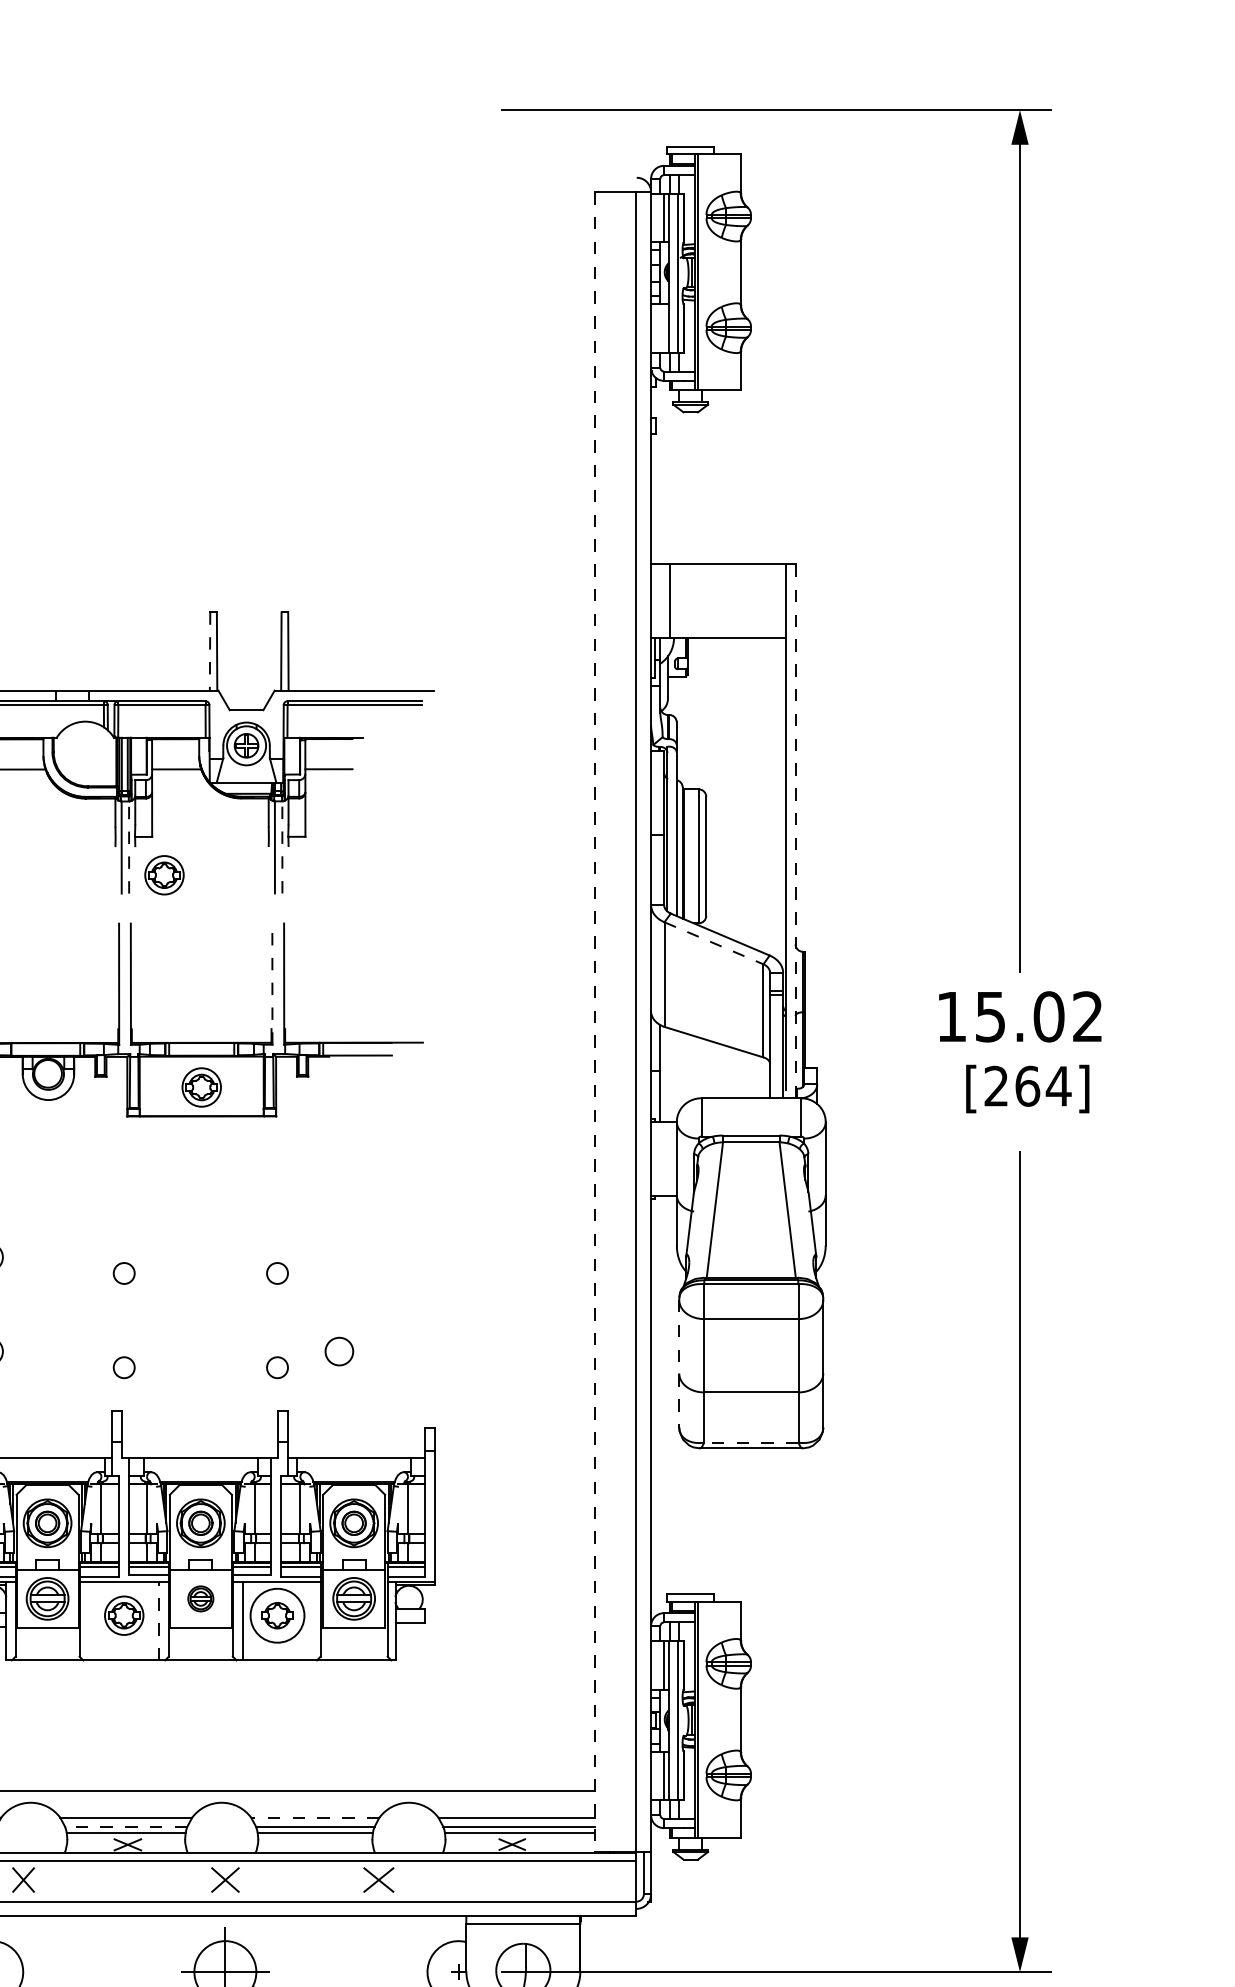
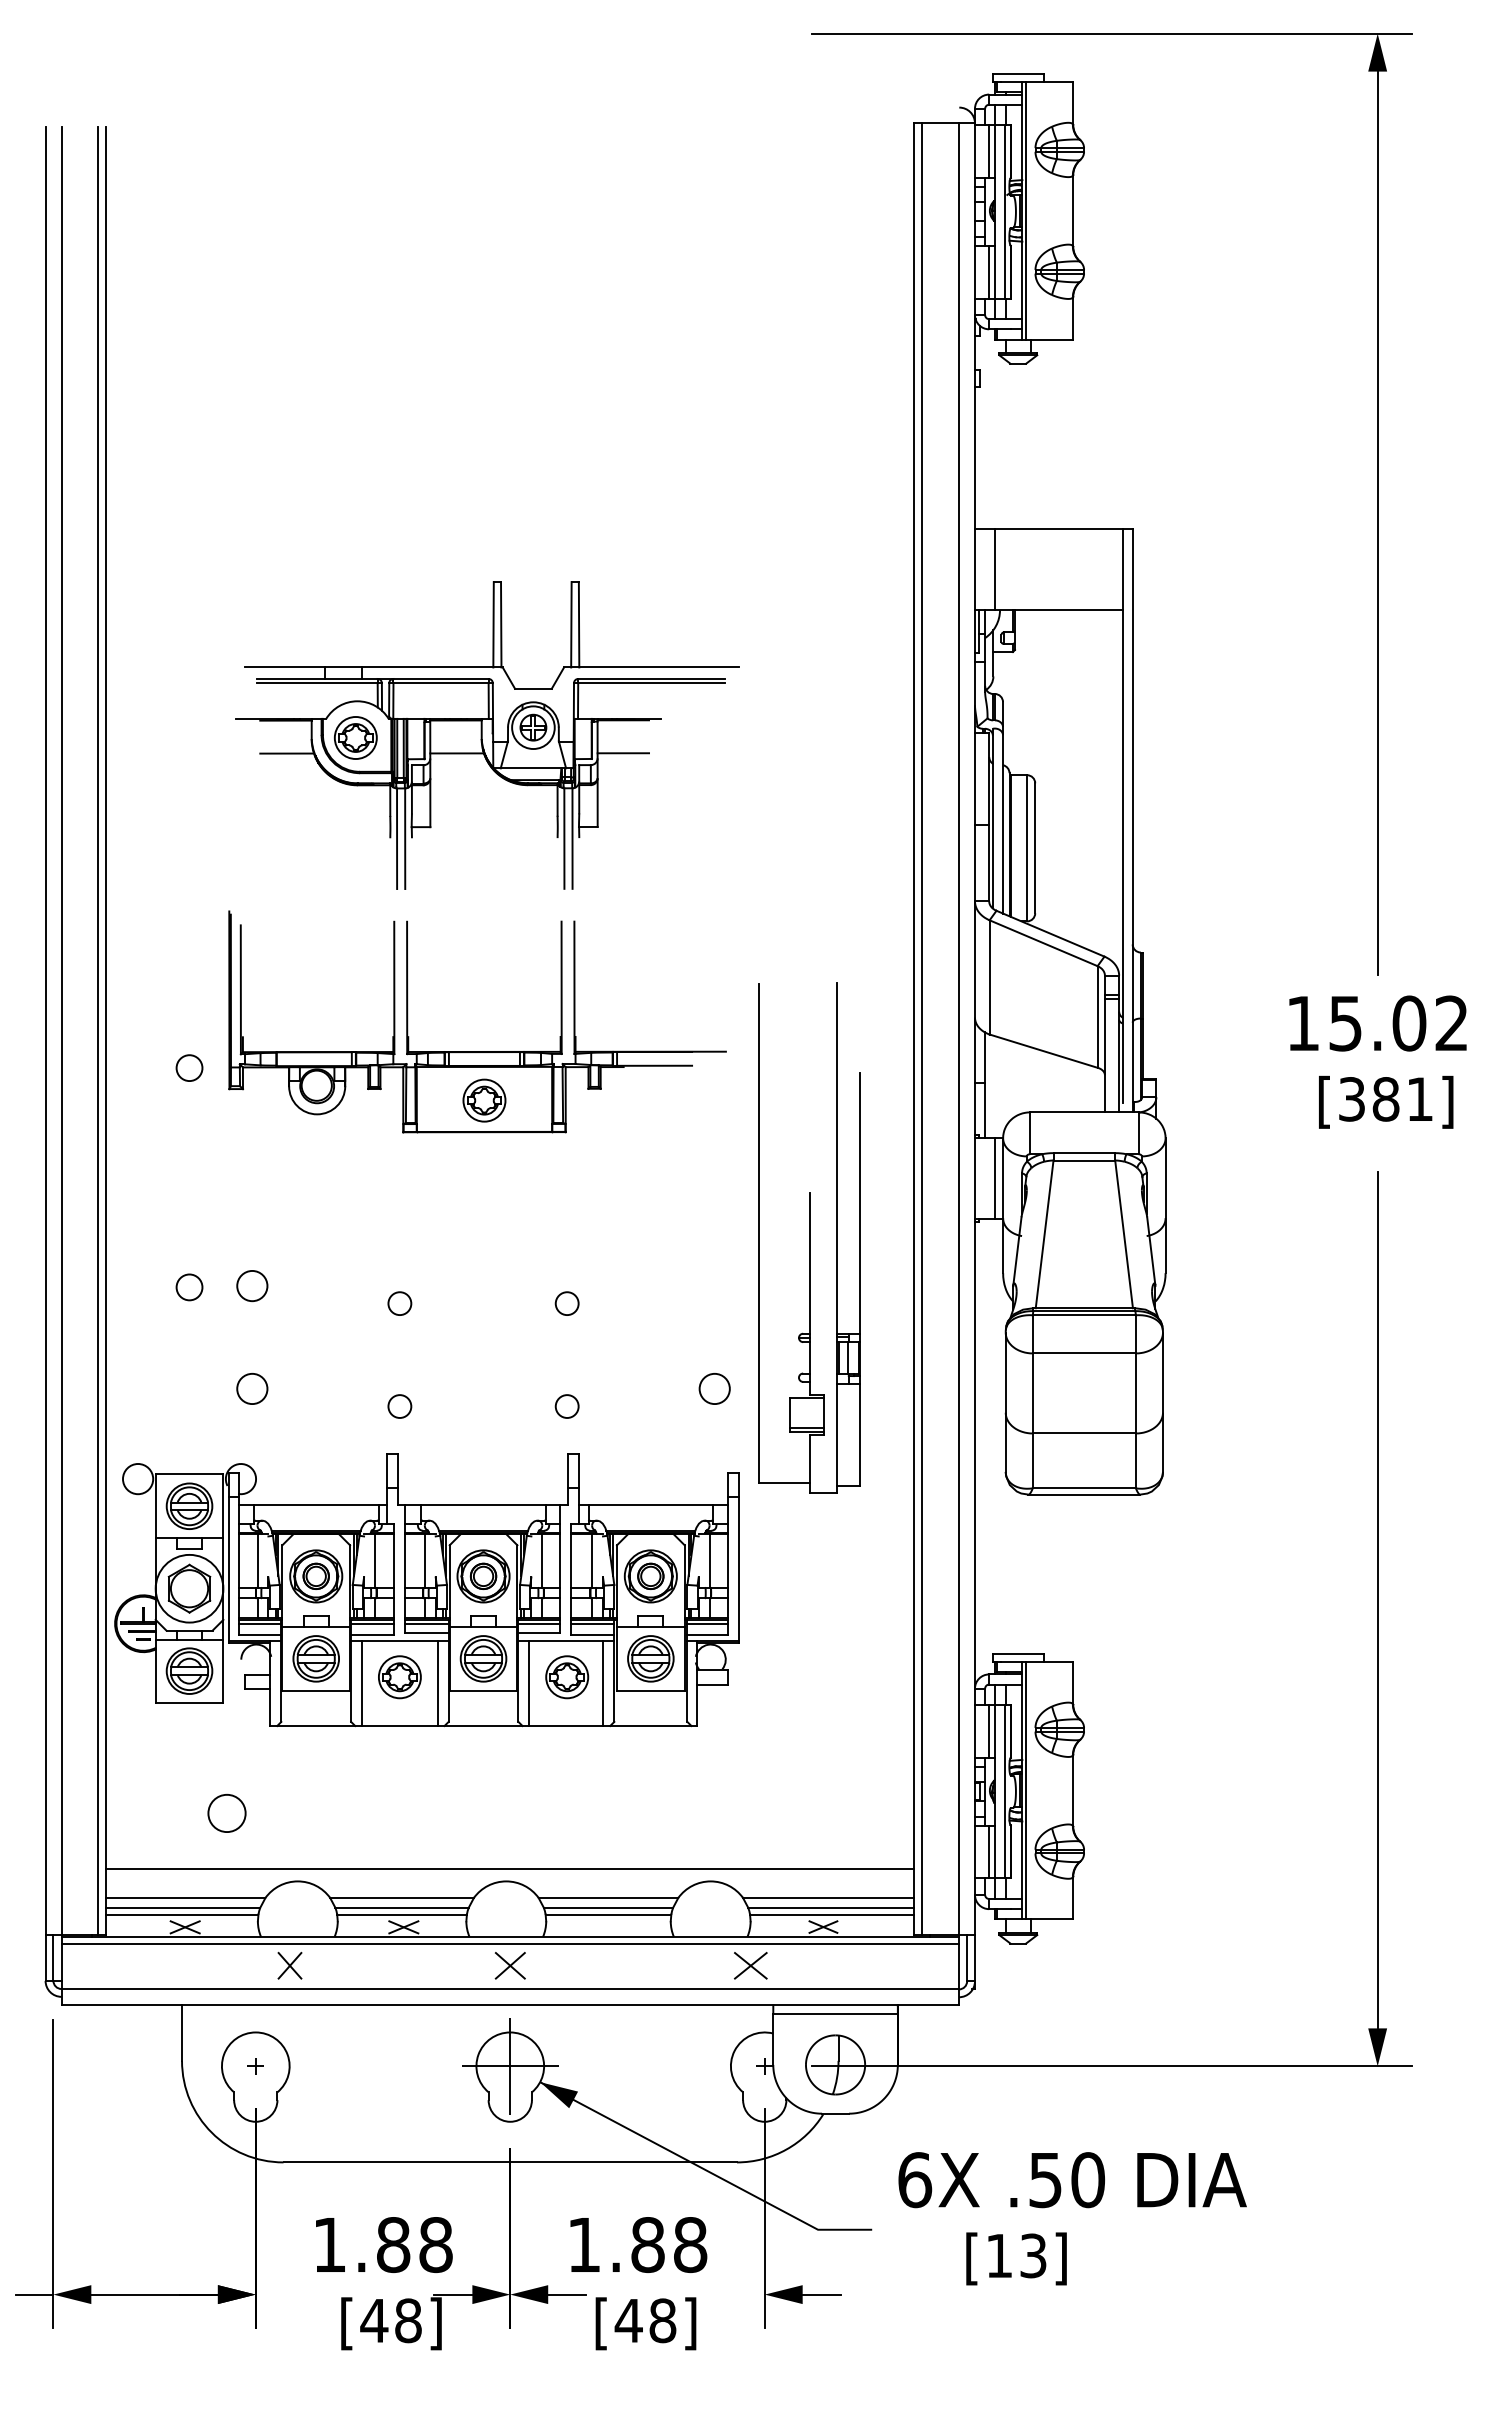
line: (663, 327) -> (988, 271), added
line: (210, 651) -> (493, 624), dashed -> solid
line: (795, 830) -> (1132, 820), dashed -> solid
line: (129, 847) -> (405, 838), dashed -> solid
line: (282, 847) -> (572, 838), dashed -> solid
part: (164, 874) -> (355, 737), moved
line: (713, 943) -> (1043, 943), dashed -> solid
line: (272, 983) -> (561, 987), dashed -> solid
line: (595, 1022) -> (914, 1029), dashed -> solid
line: (602, 1022) -> (921, 1029), added
text: (1028, 1086) -> (1386, 1099), [264] -> [381]
line: (669, 1158) -> (995, 1178), added
part: (499, 1212) -> (809, 1237), added
circle: (339, 1351) -> (714, 1388), moved
line: (679, 1364) -> (1005, 1402), dashed -> solid
line: (751, 1442) -> (1084, 1488), dashed -> solid
part: (200, 1598) -> (483, 1658), size x1.67
circle: (277, 1615) -> (567, 1677), size x0.71
line: (89, 1621) -> (361, 1683), added
line: (158, 1621) -> (437, 1683), dashed -> solid
line: (310, 1621) -> (603, 1683), added
line: (315, 1817) -> (608, 1897), dashed -> solid
line: (126, 1826) -> (402, 1907), dashed -> solid
part: (378, 1879) -> (750, 1965), moved

